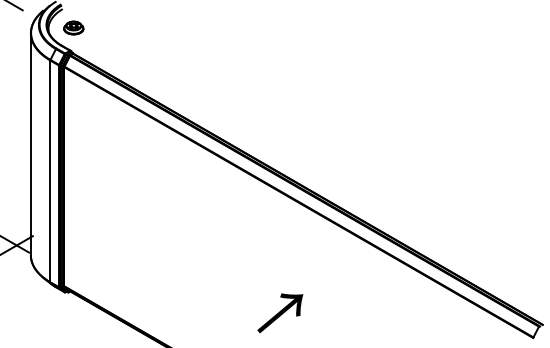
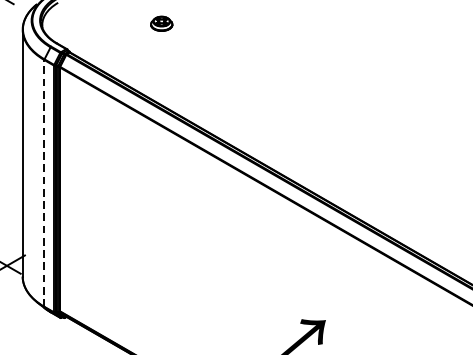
part: (73, 27) -> (161, 23), moved
line: (50, 171) -> (44, 183), solid -> dashed

